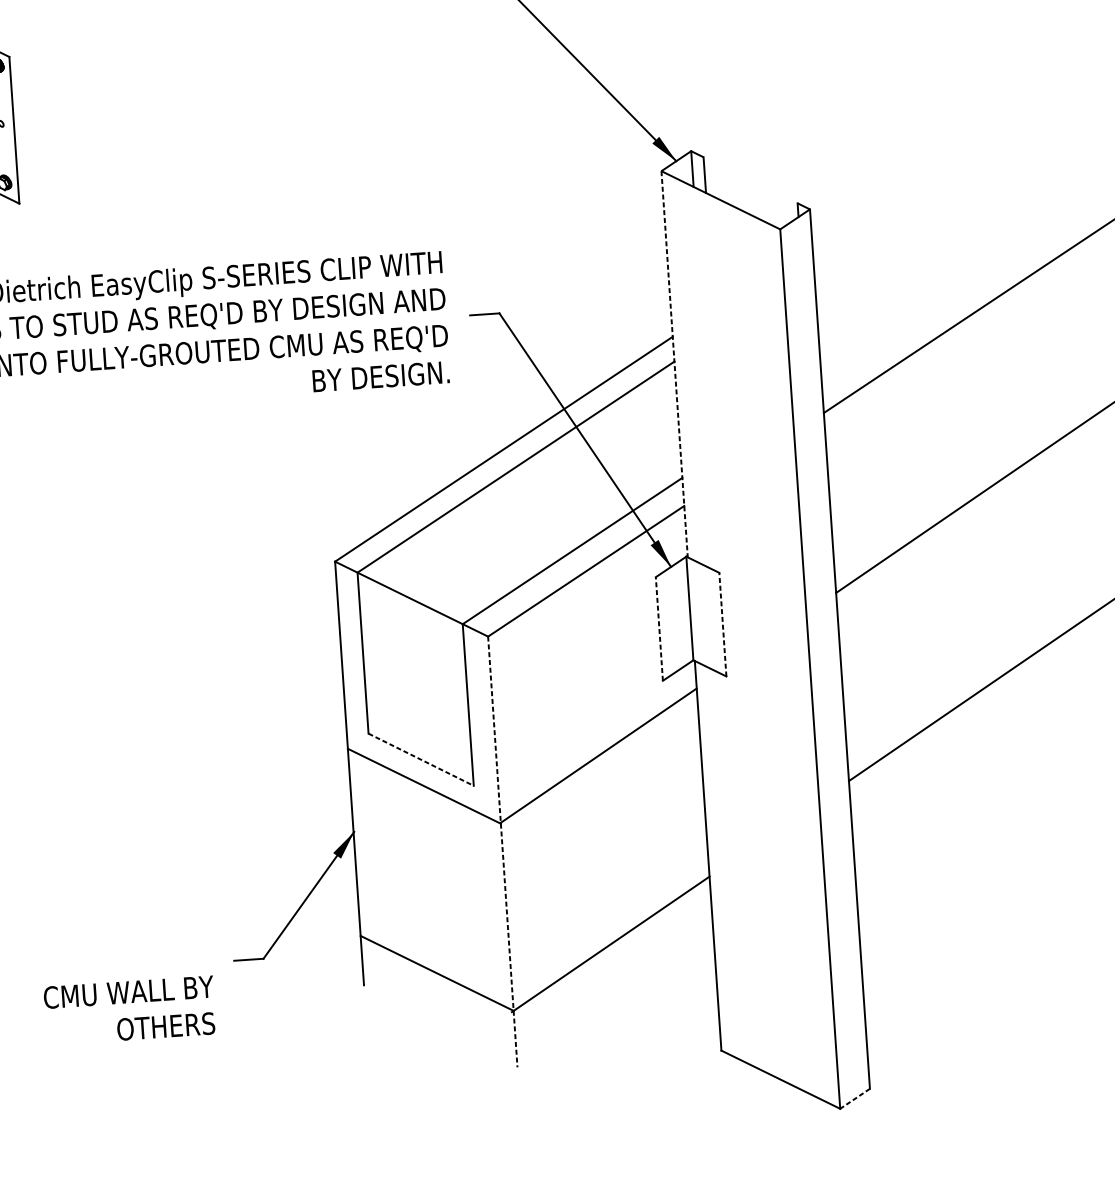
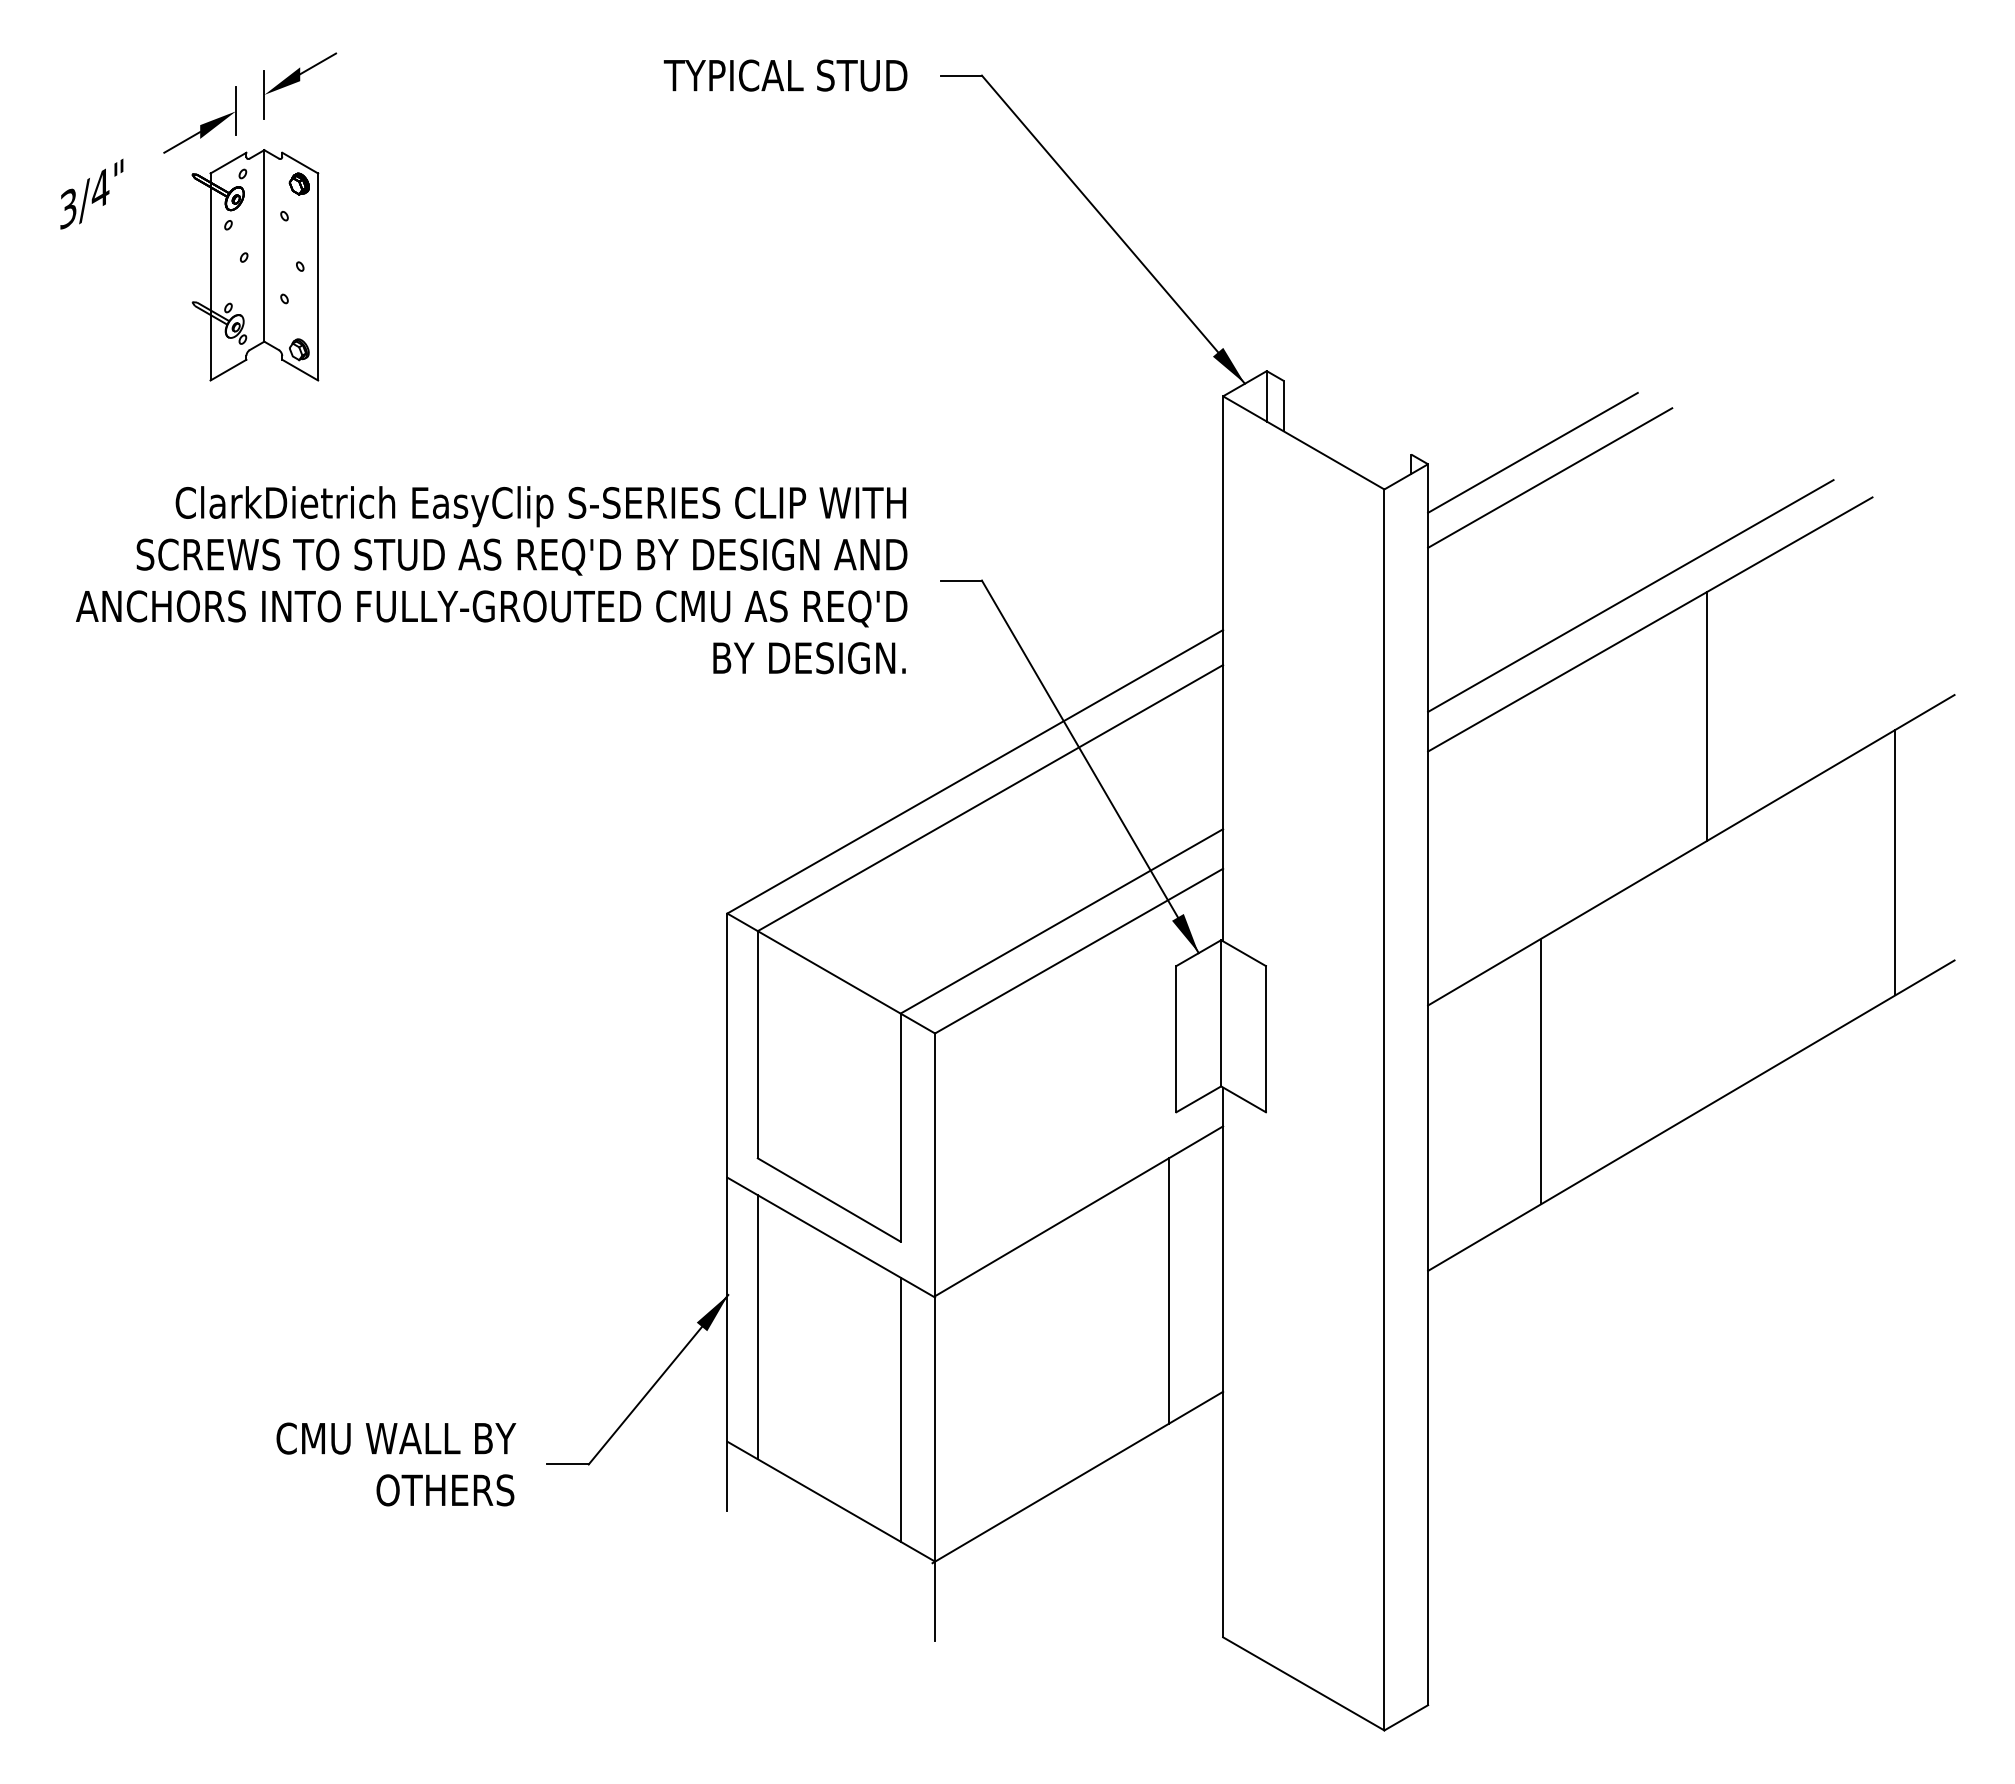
line: (883, 196) -> (1532, 452), added
line: (897, 212) -> (1550, 477), added
line: (959, 292) -> (1630, 595), added
line: (674, 364) -> (1223, 668), dashed -> solid
line: (1020, 373) -> (1707, 715), added
line: (722, 624) -> (1265, 1038), dashed -> solid
line: (659, 628) -> (1176, 1038), dashed -> solid
line: (919, 634) -> (1541, 1071), added
line: (421, 760) -> (829, 1200), dashed -> solid
line: (666, 807) -> (1169, 1290), added
line: (503, 852) -> (935, 1337), dashed -> solid
line: (376, 853) -> (757, 1327), added
line: (481, 904) -> (900, 1409), added
text: (130, 1010) -> (396, 1464), moved
line: (854, 1099) -> (1405, 1718), dashed -> solid

